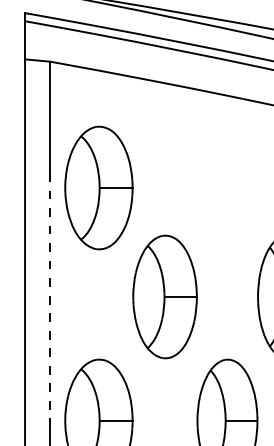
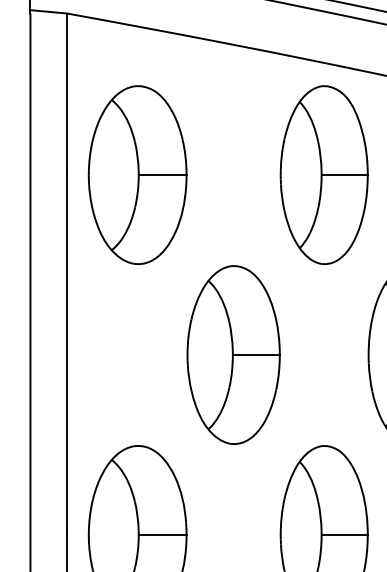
part: (227, 172) -> (324, 174), added
part: (98, 187) -> (137, 174), moved
line: (50, 297) -> (67, 355), dashed -> solid

